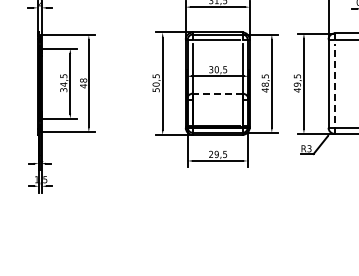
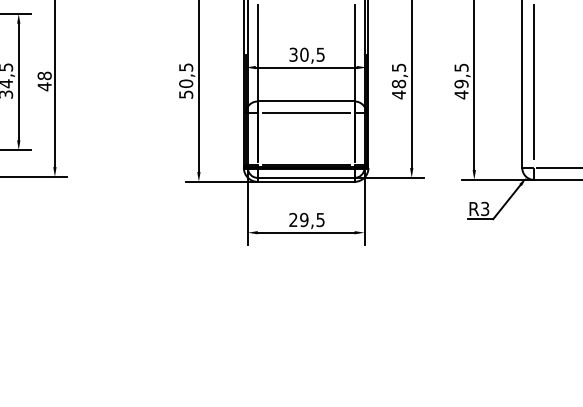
line: (334, 83) -> (533, 81), dashed -> solid
line: (217, 93) -> (305, 101), dashed -> solid
line: (217, 99) -> (305, 112), added

